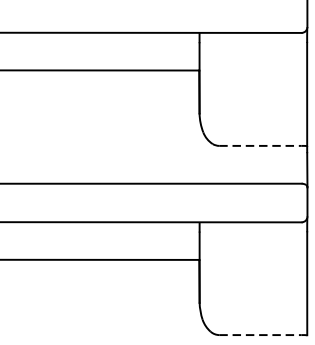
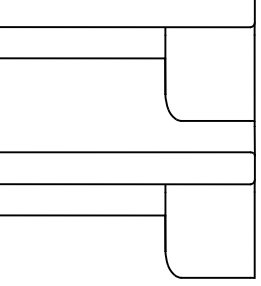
line: (261, 145) -> (216, 120), dashed -> solid
line: (261, 334) -> (216, 277), dashed -> solid

